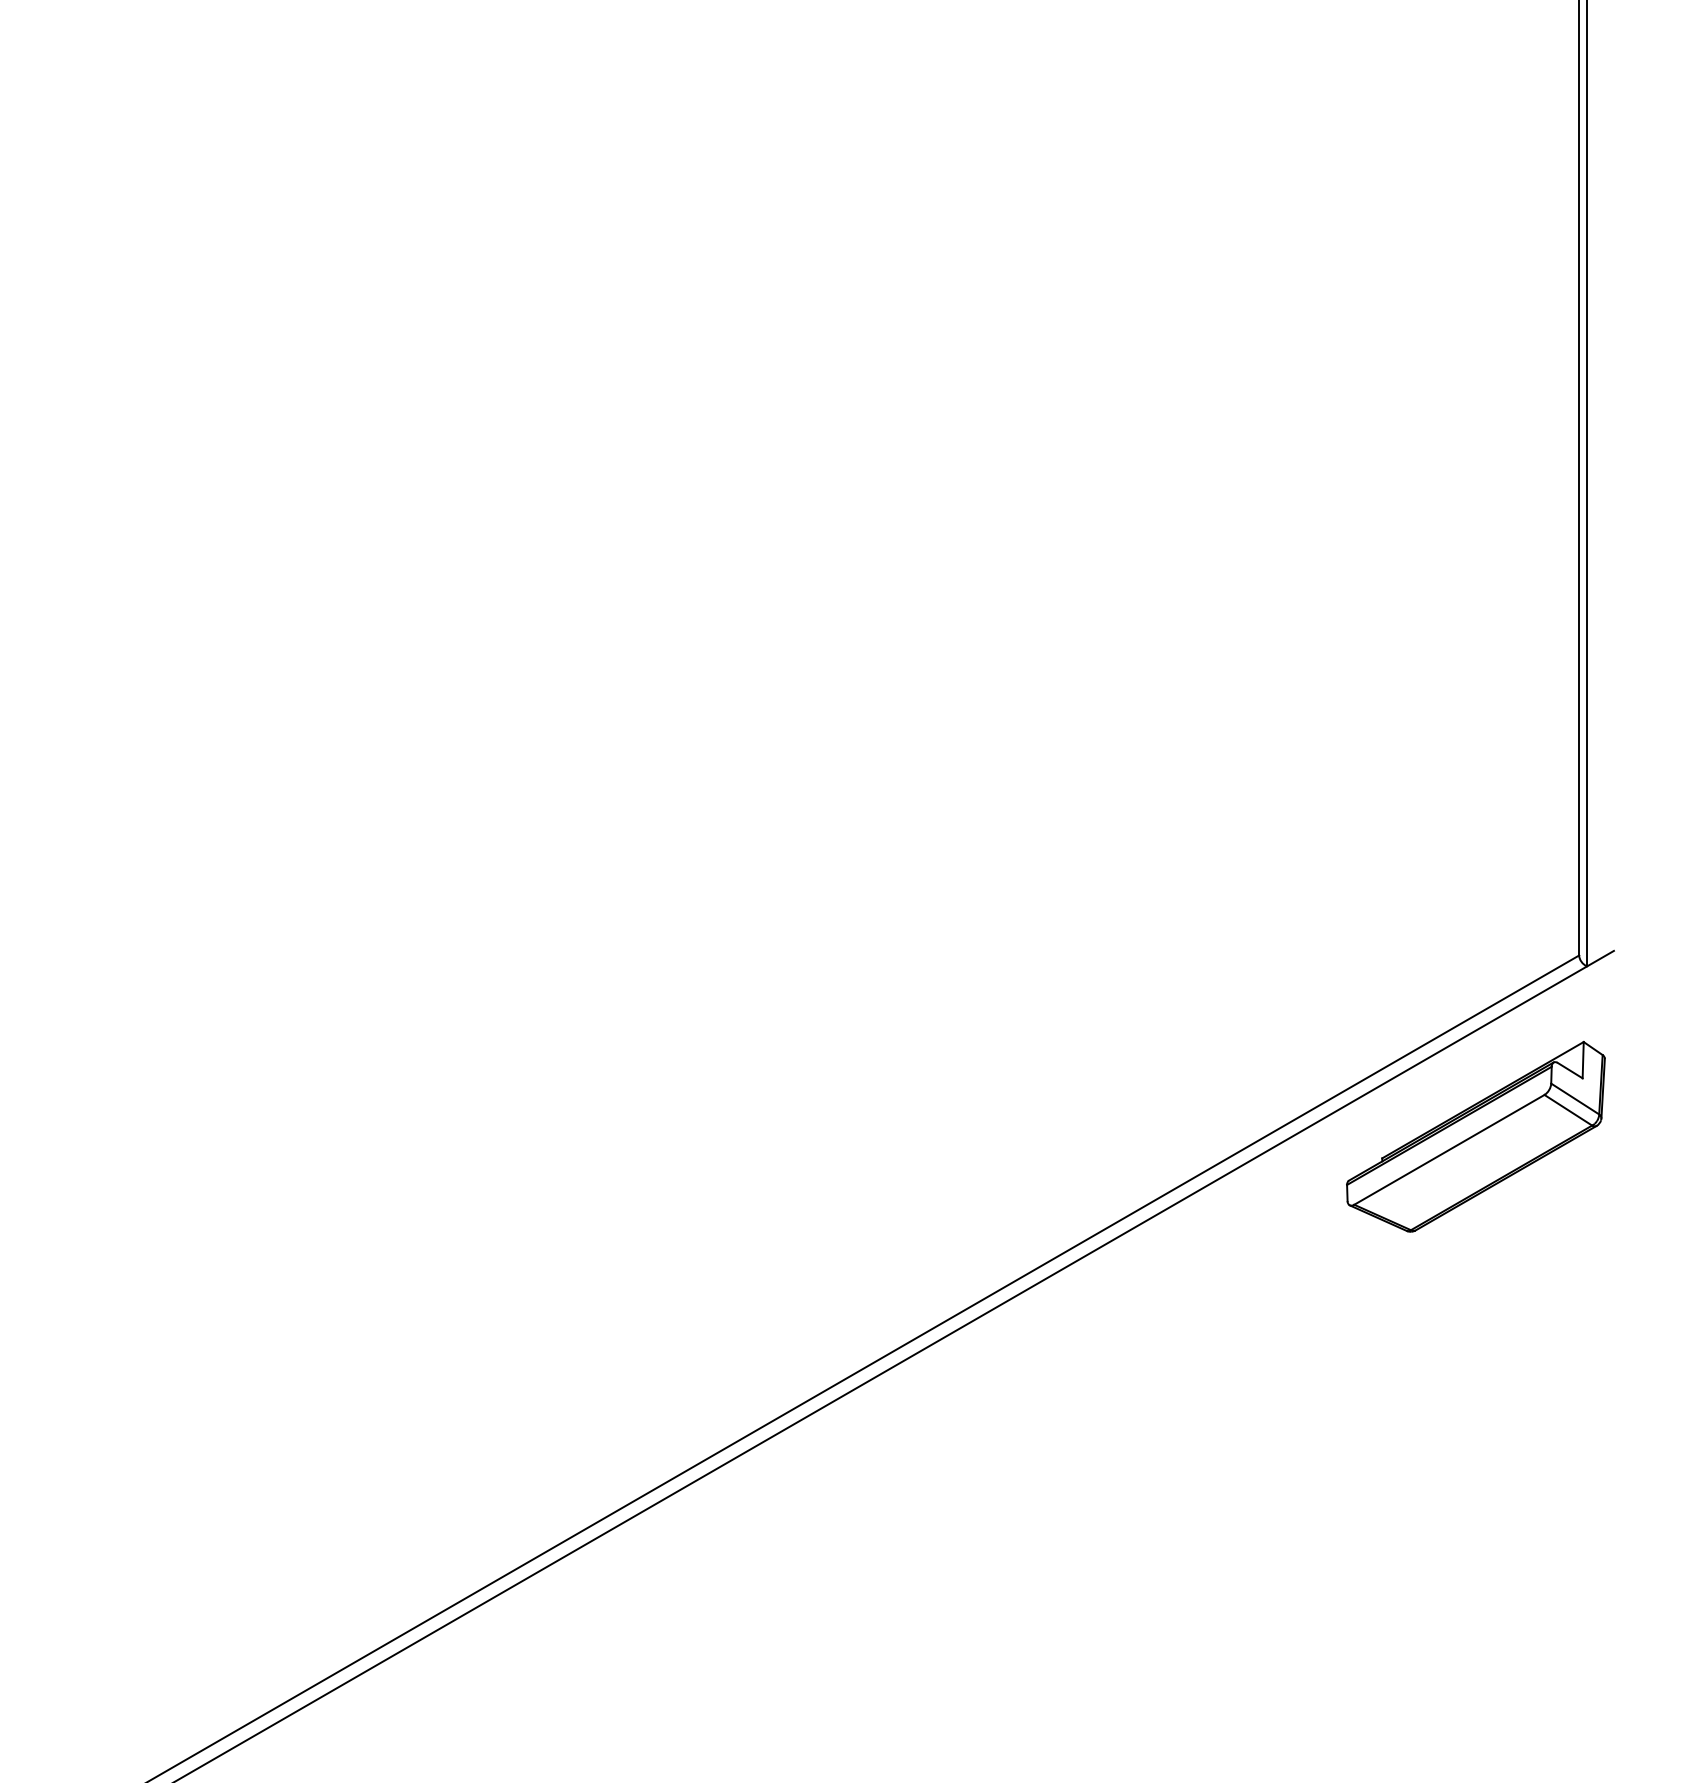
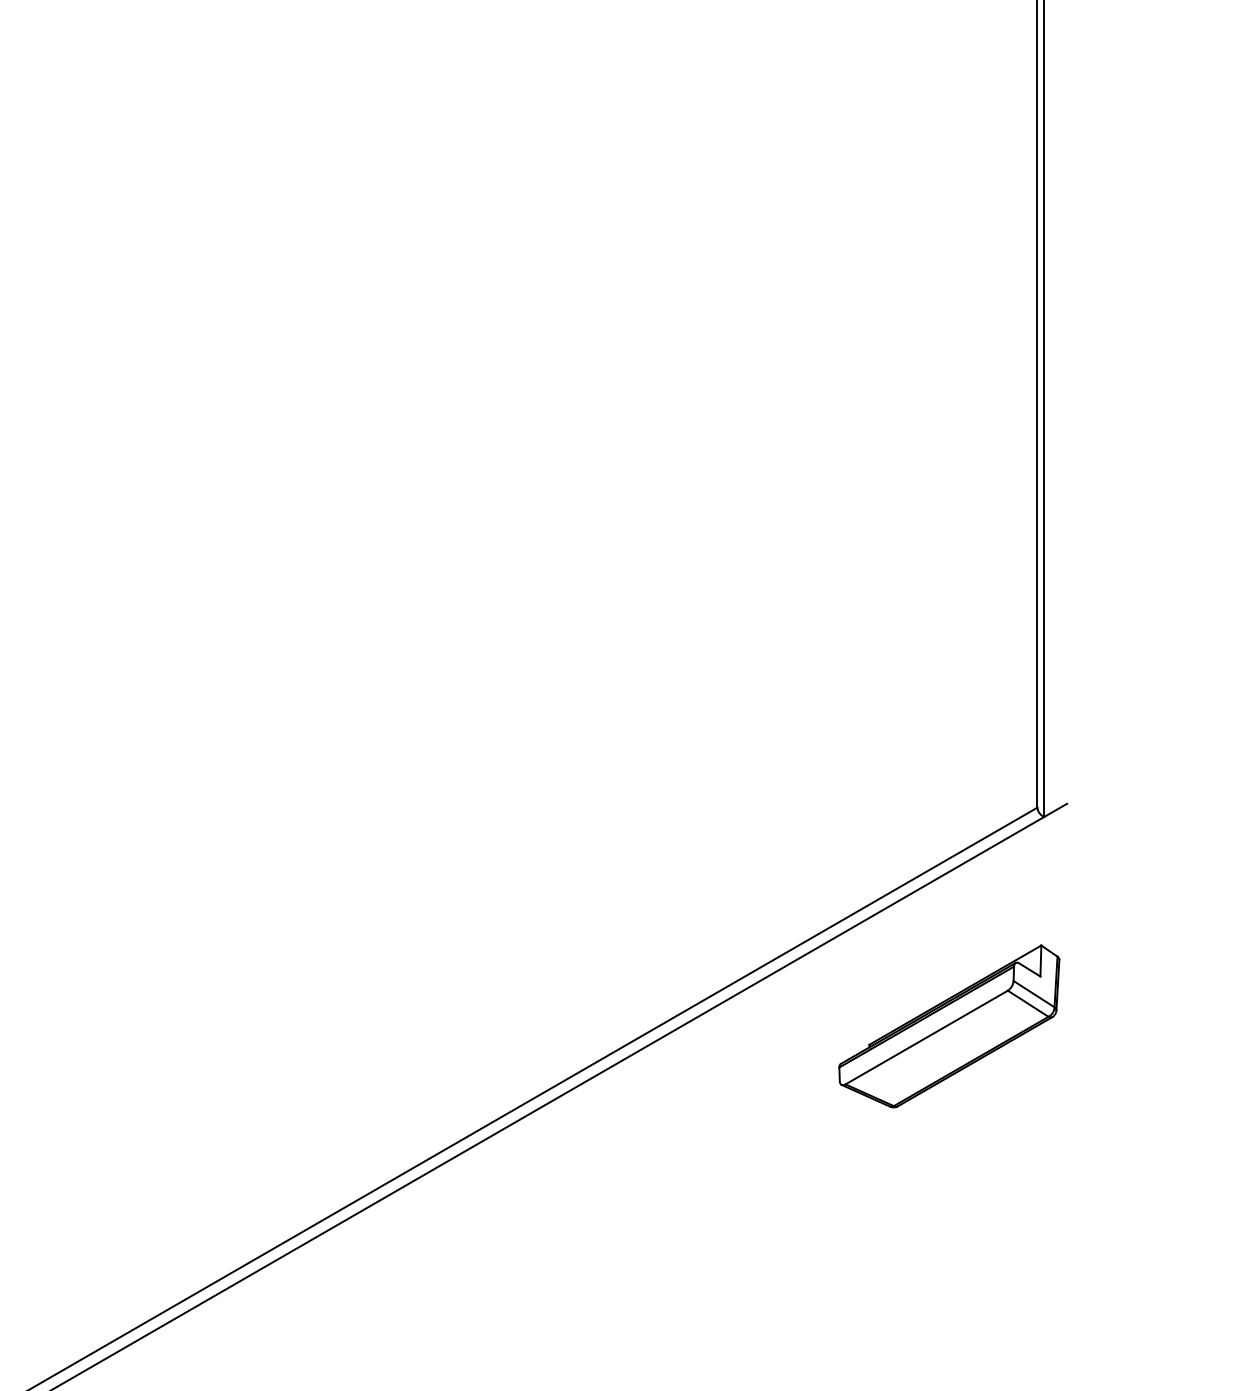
part: (1475, 1136) -> (948, 1026), moved

